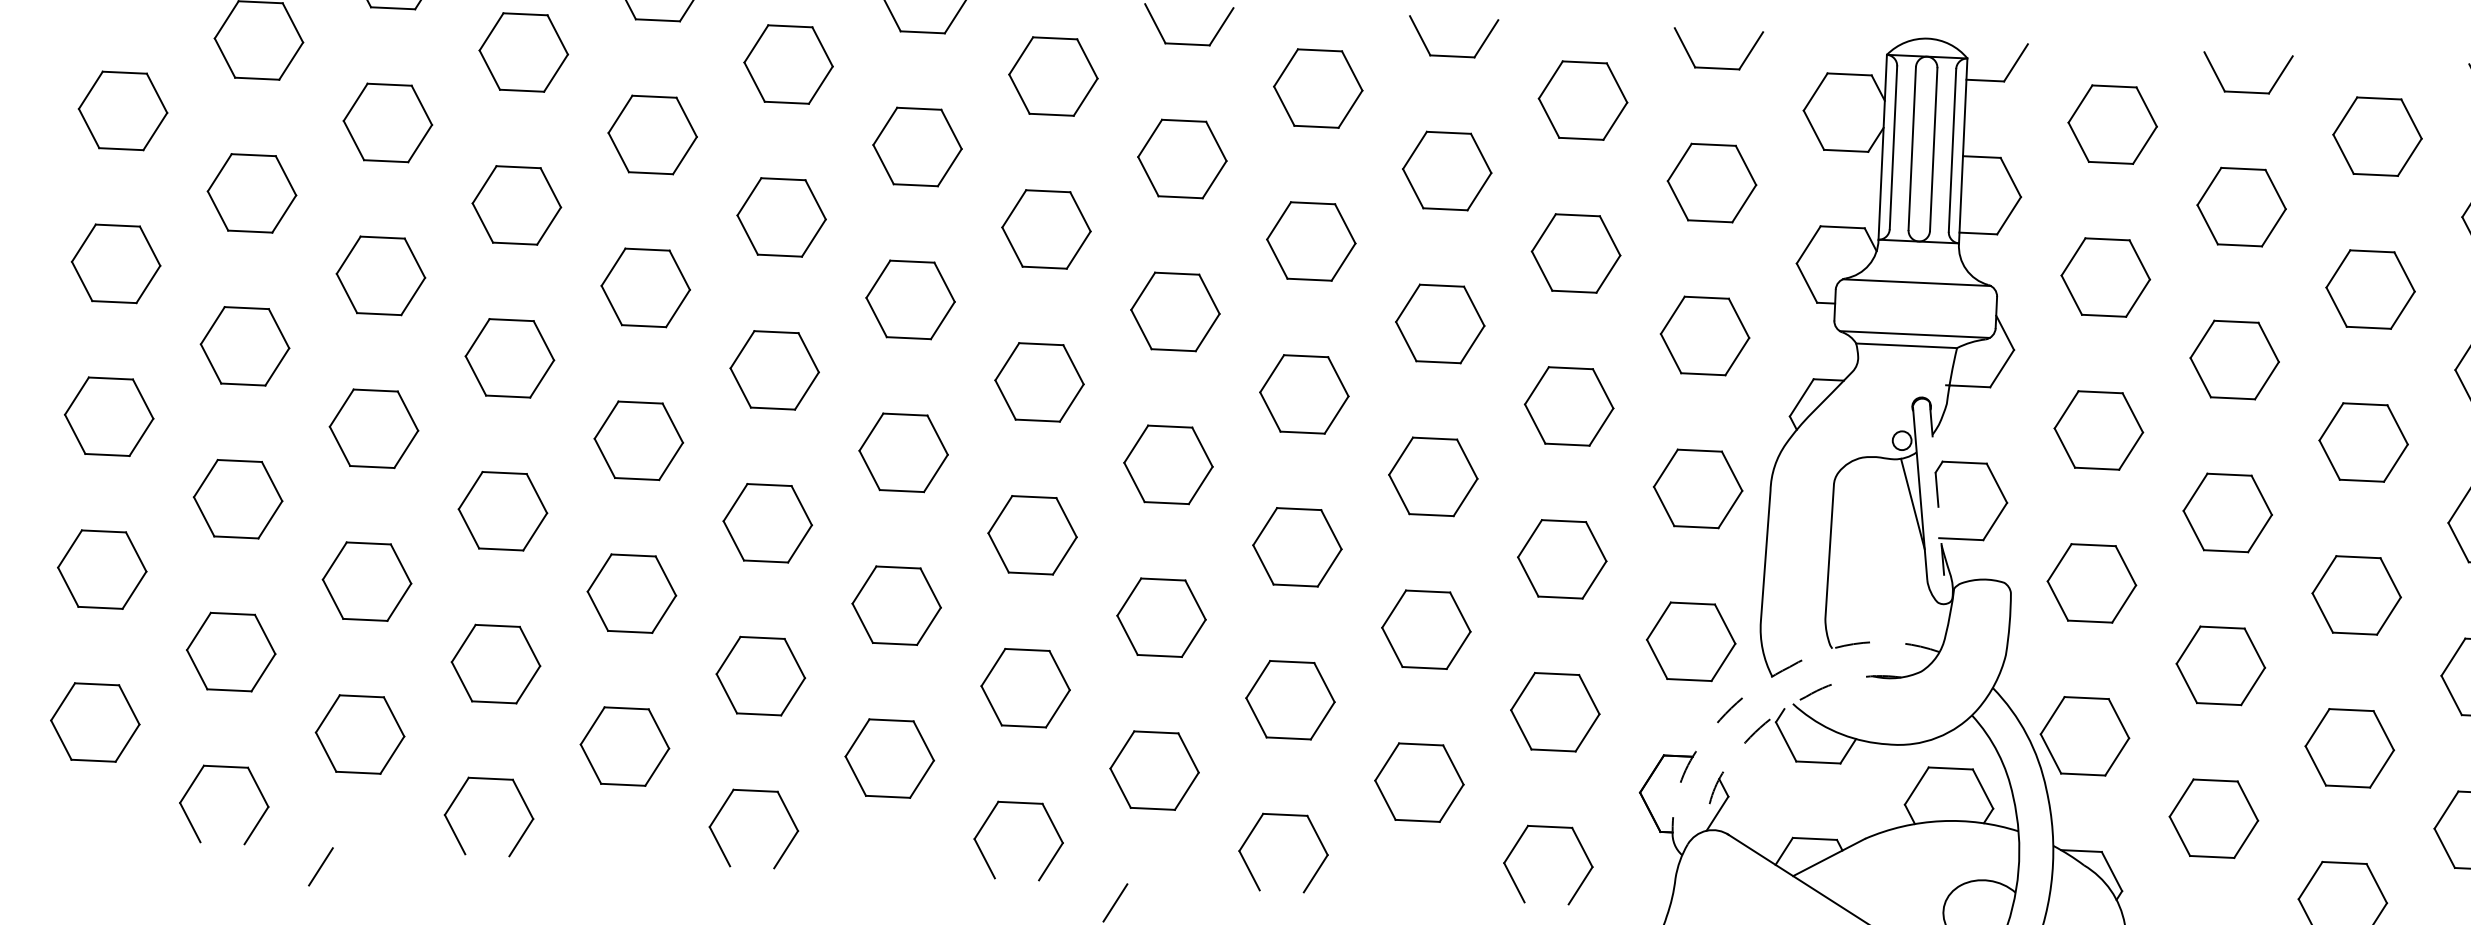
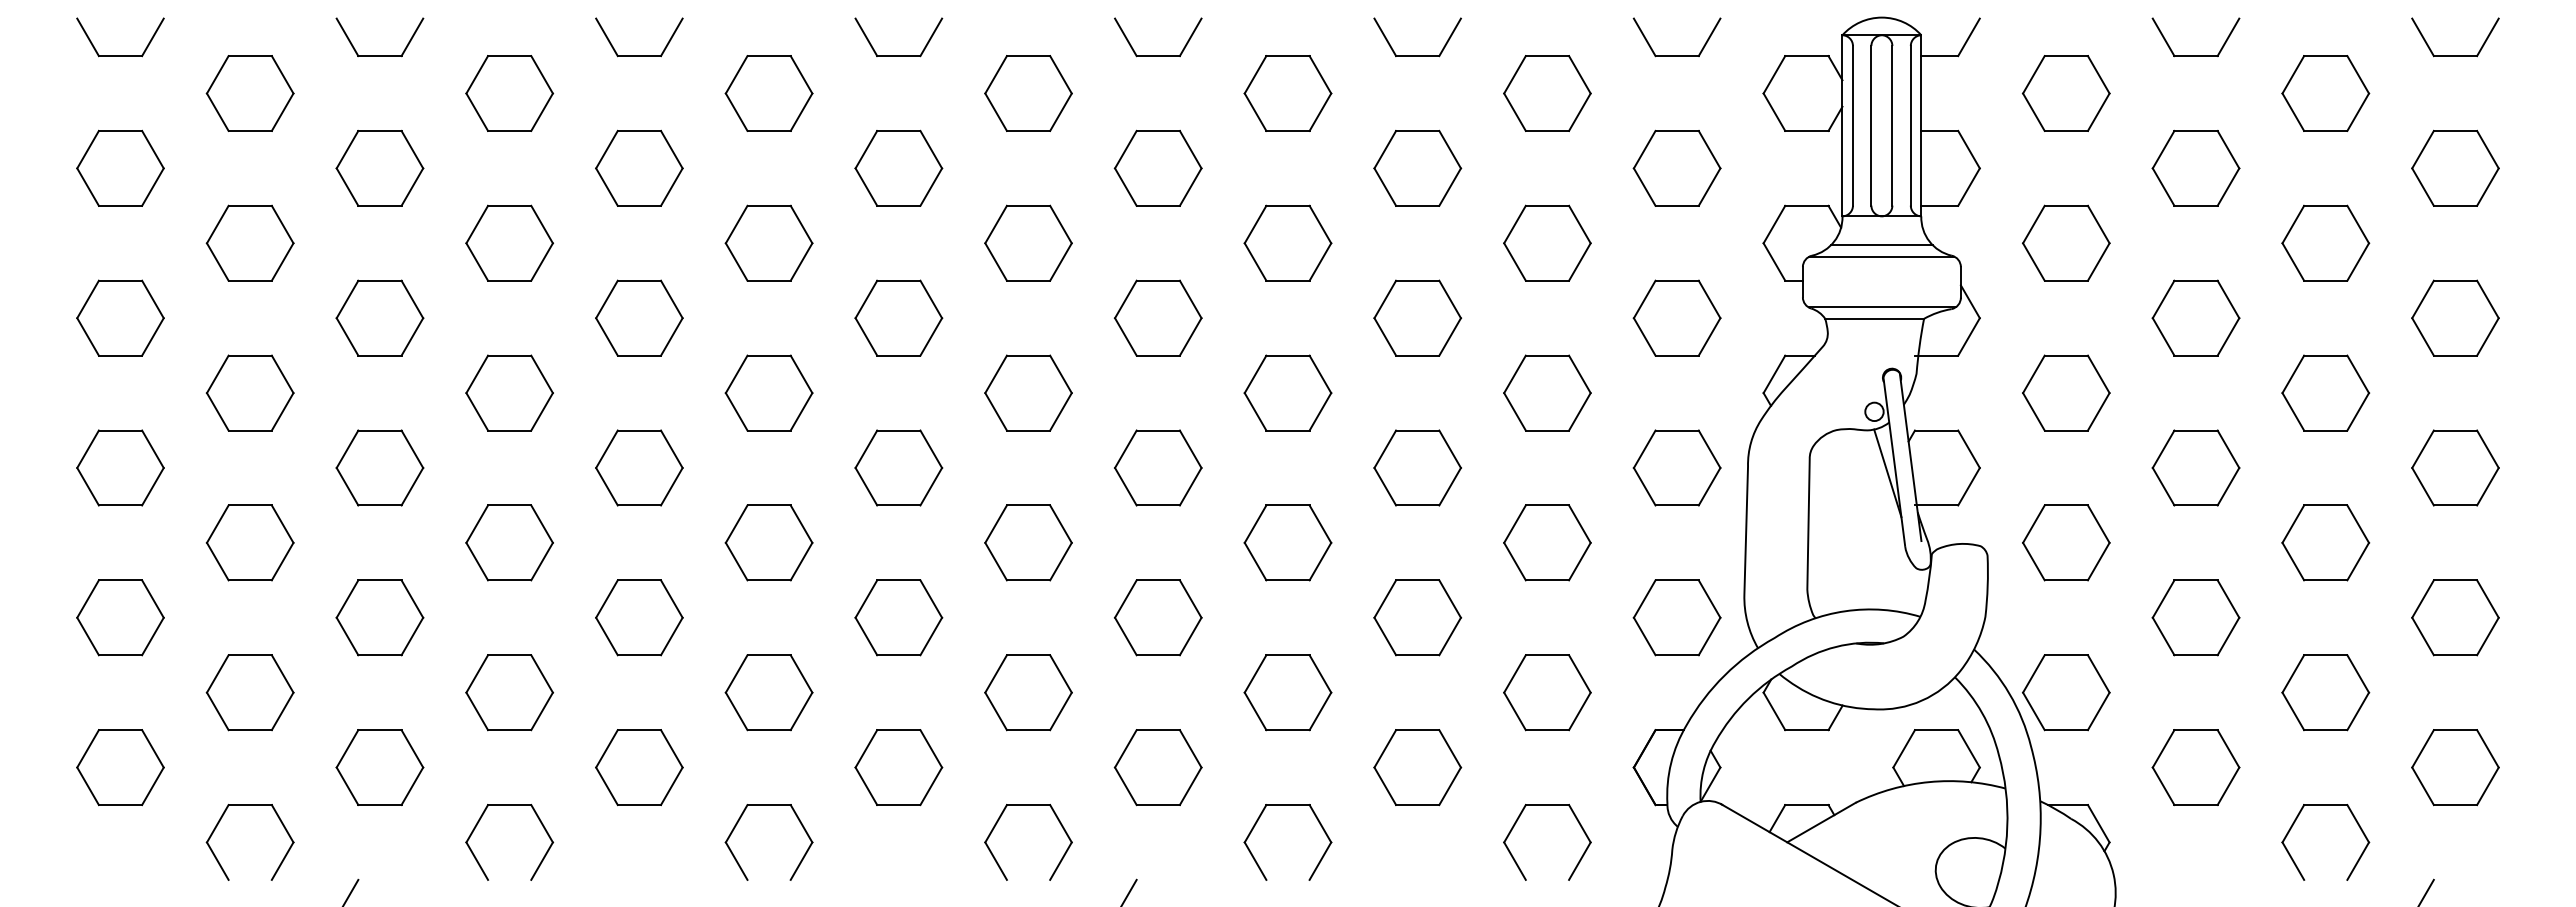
line: (1917, 271) -> (1881, 245), added
line: (1936, 490) -> (1910, 458), dashed -> solid
line: (1766, 680) -> (1752, 652), dashed -> solid
line: (1774, 716) -> (1761, 687), dashed -> solid

